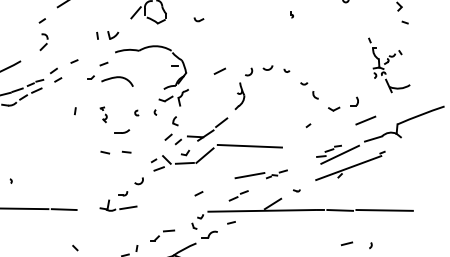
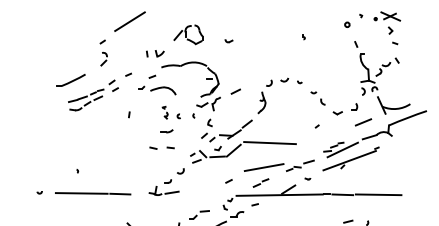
part: (389, 64) -> (382, 77), size x1.67
line: (219, 71) -> (235, 91), moved
part: (102, 114) -> (164, 112), moved
part: (260, 174) -> (278, 165), size x1.67

